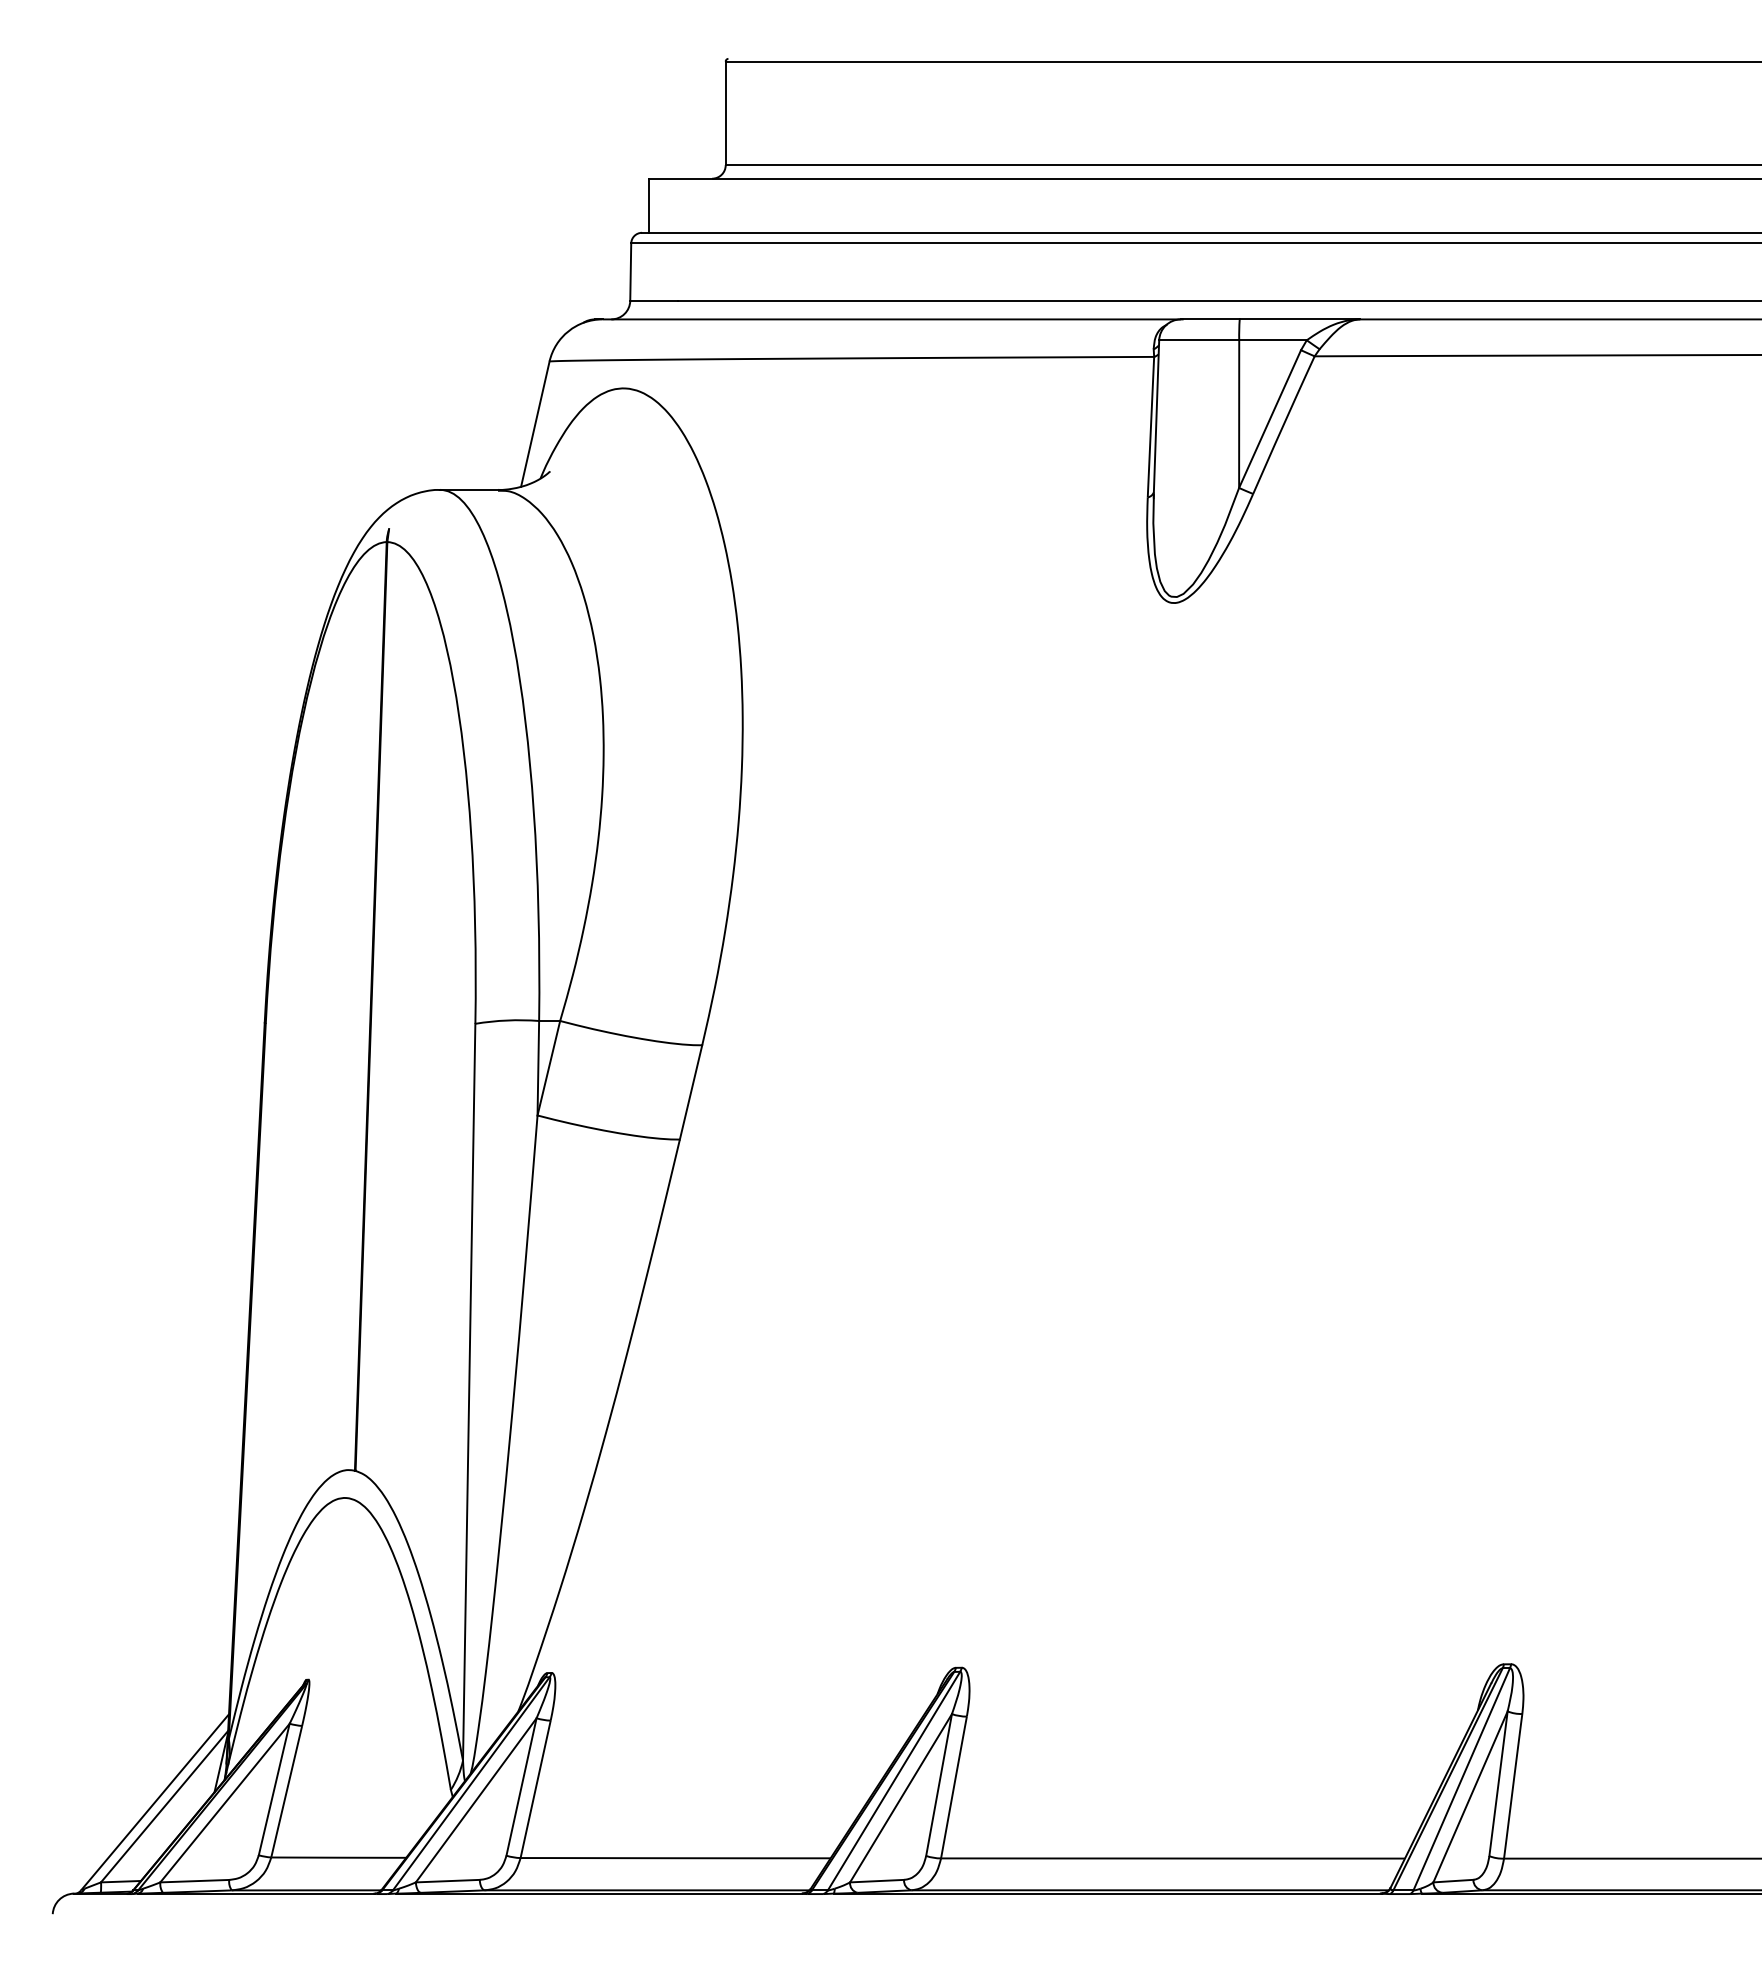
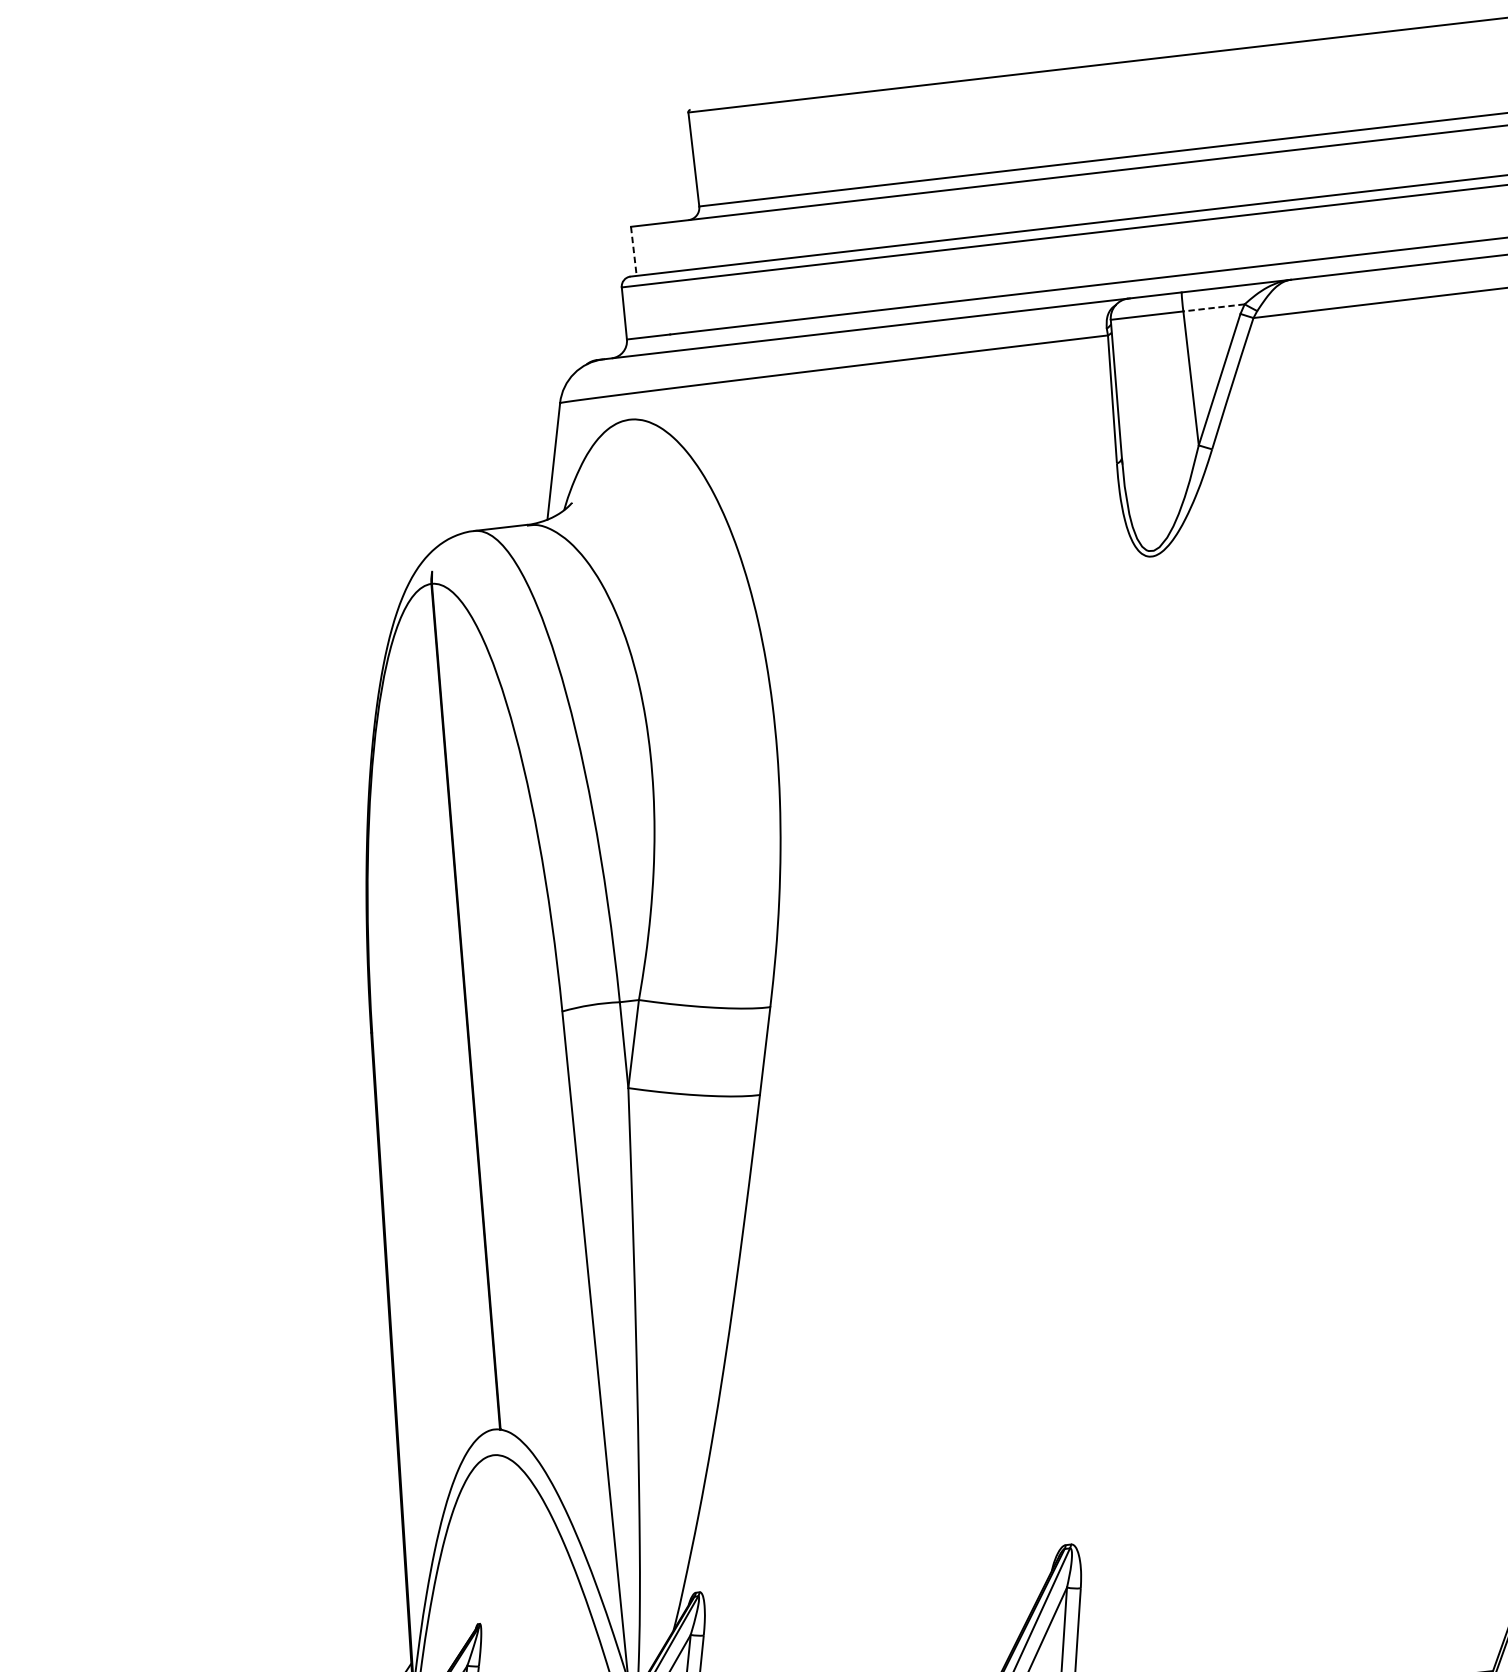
line: (648, 206) -> (633, 252), solid -> dashed
line: (1273, 340) -> (1214, 308), solid -> dashed

